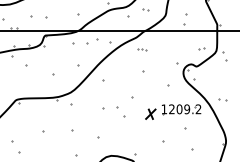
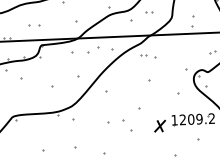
part: (38, 17) -> (33, 25), size x0.62
part: (142, 49) -> (148, 56), size x1.67

